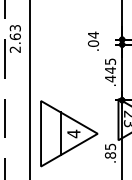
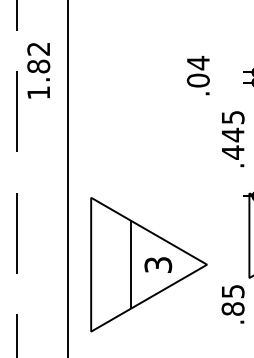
text: (14, 38) -> (36, 70), 2.63 -> 1.82
text: (73, 133) -> (157, 264), 4 -> 3

